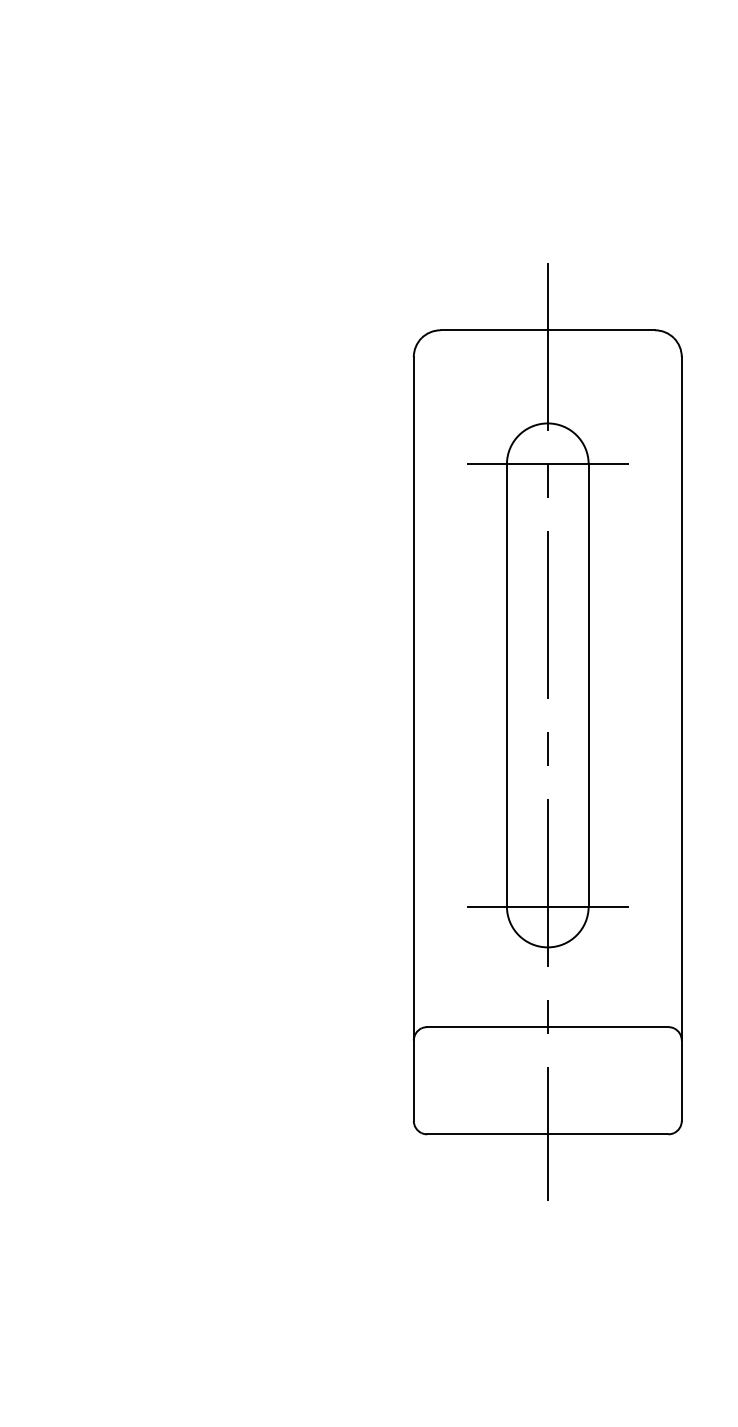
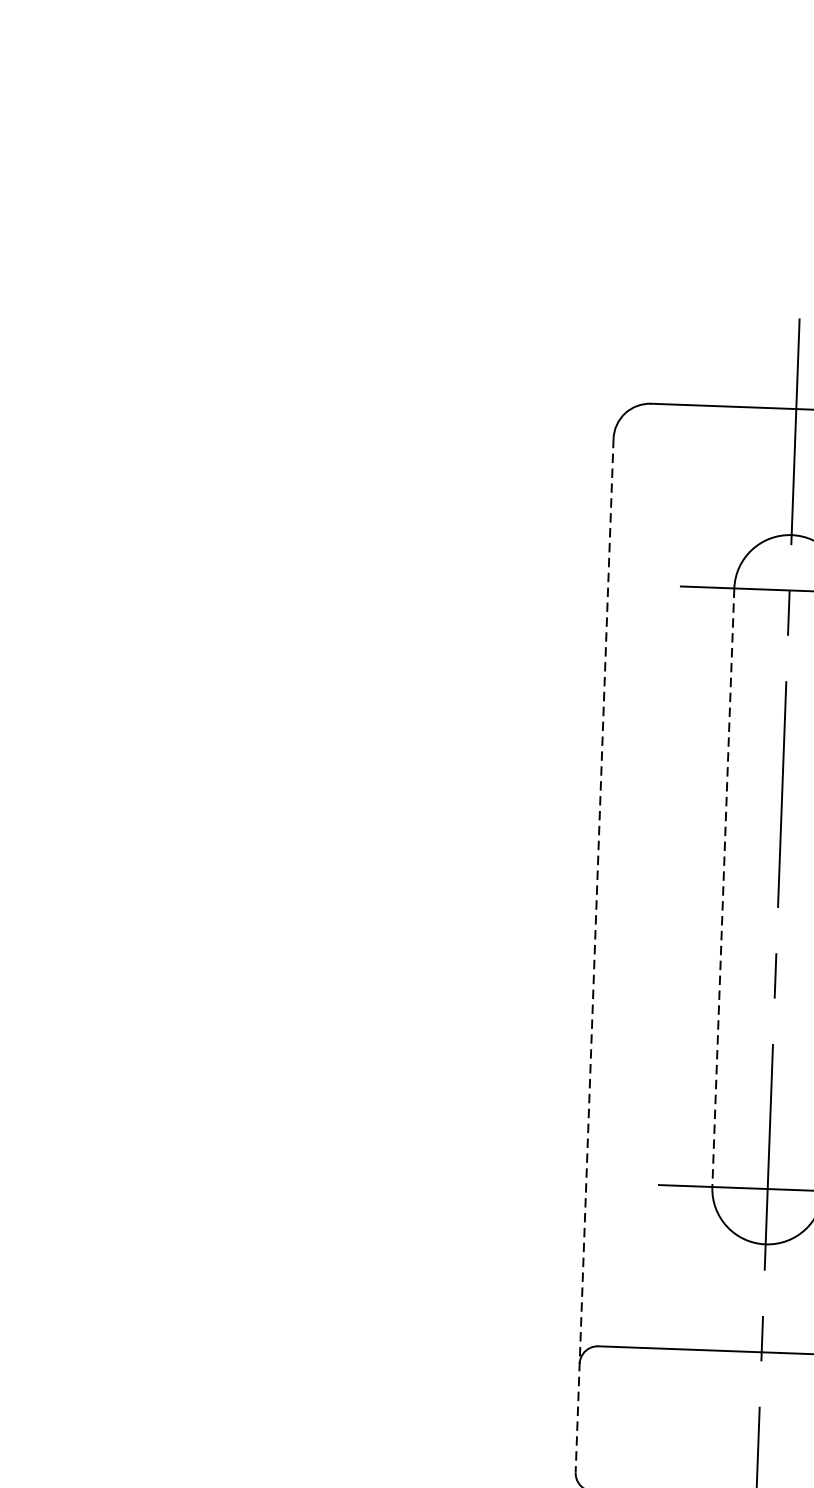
line: (506, 685) -> (722, 887), solid -> dashed
line: (413, 739) -> (594, 956), solid -> dashed

